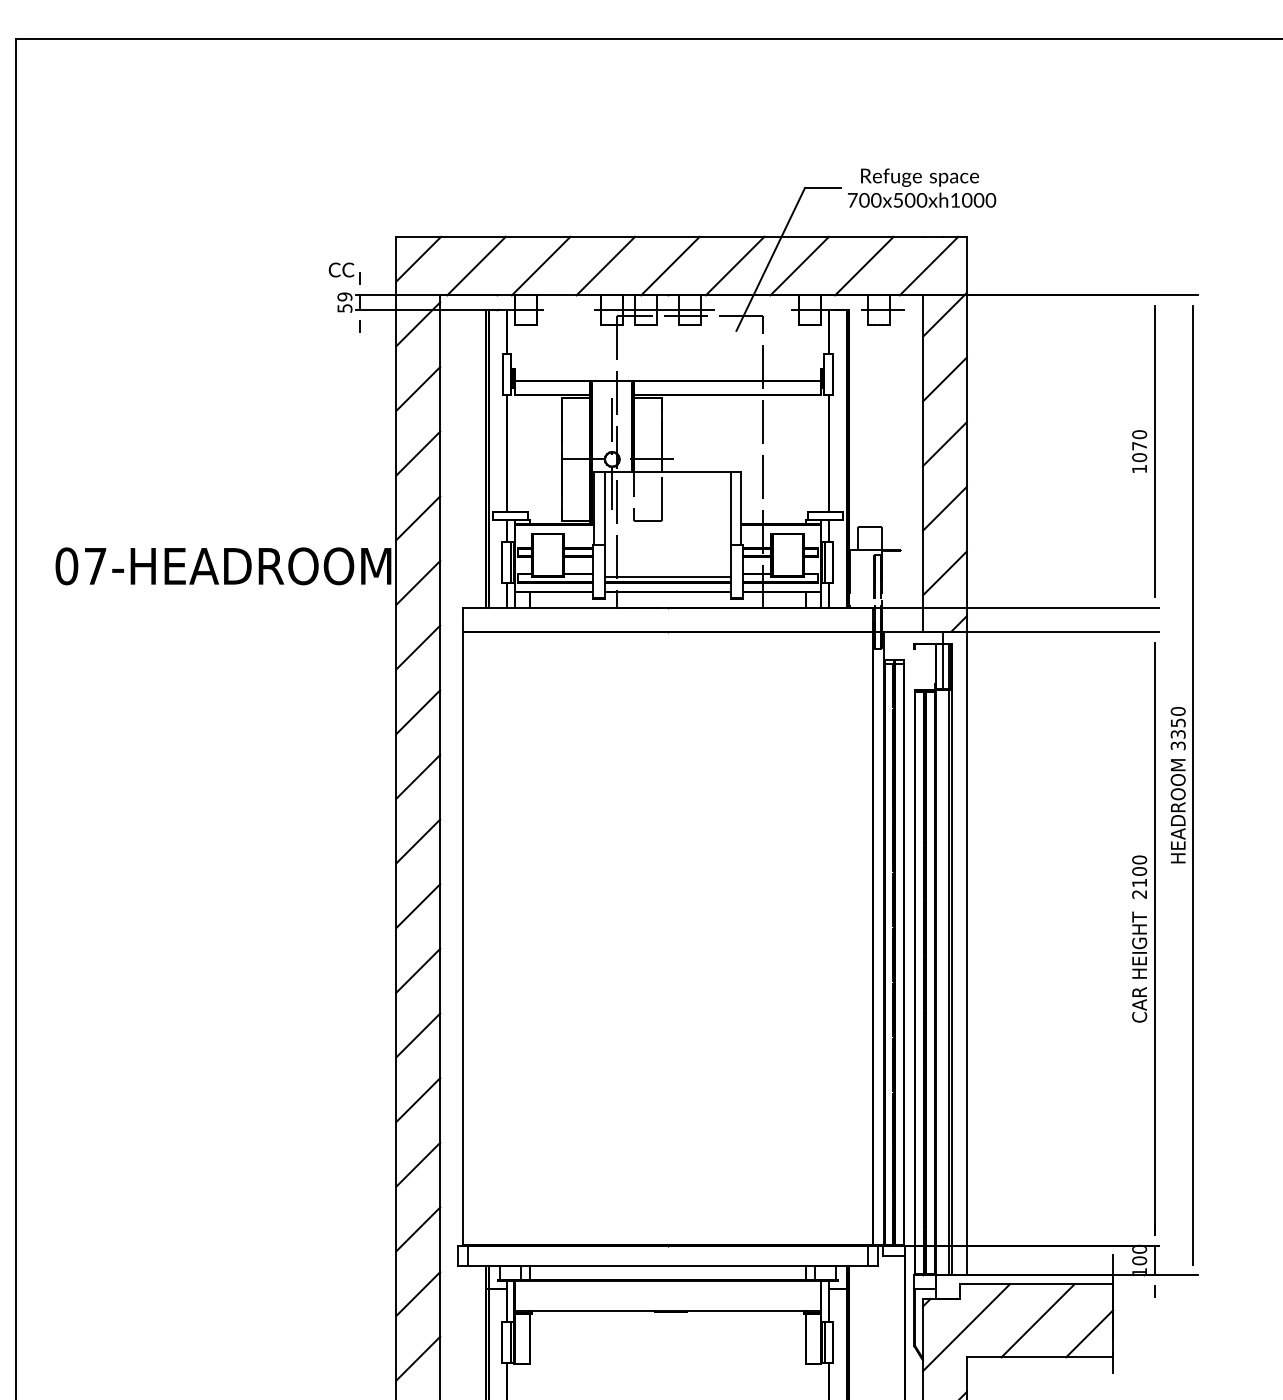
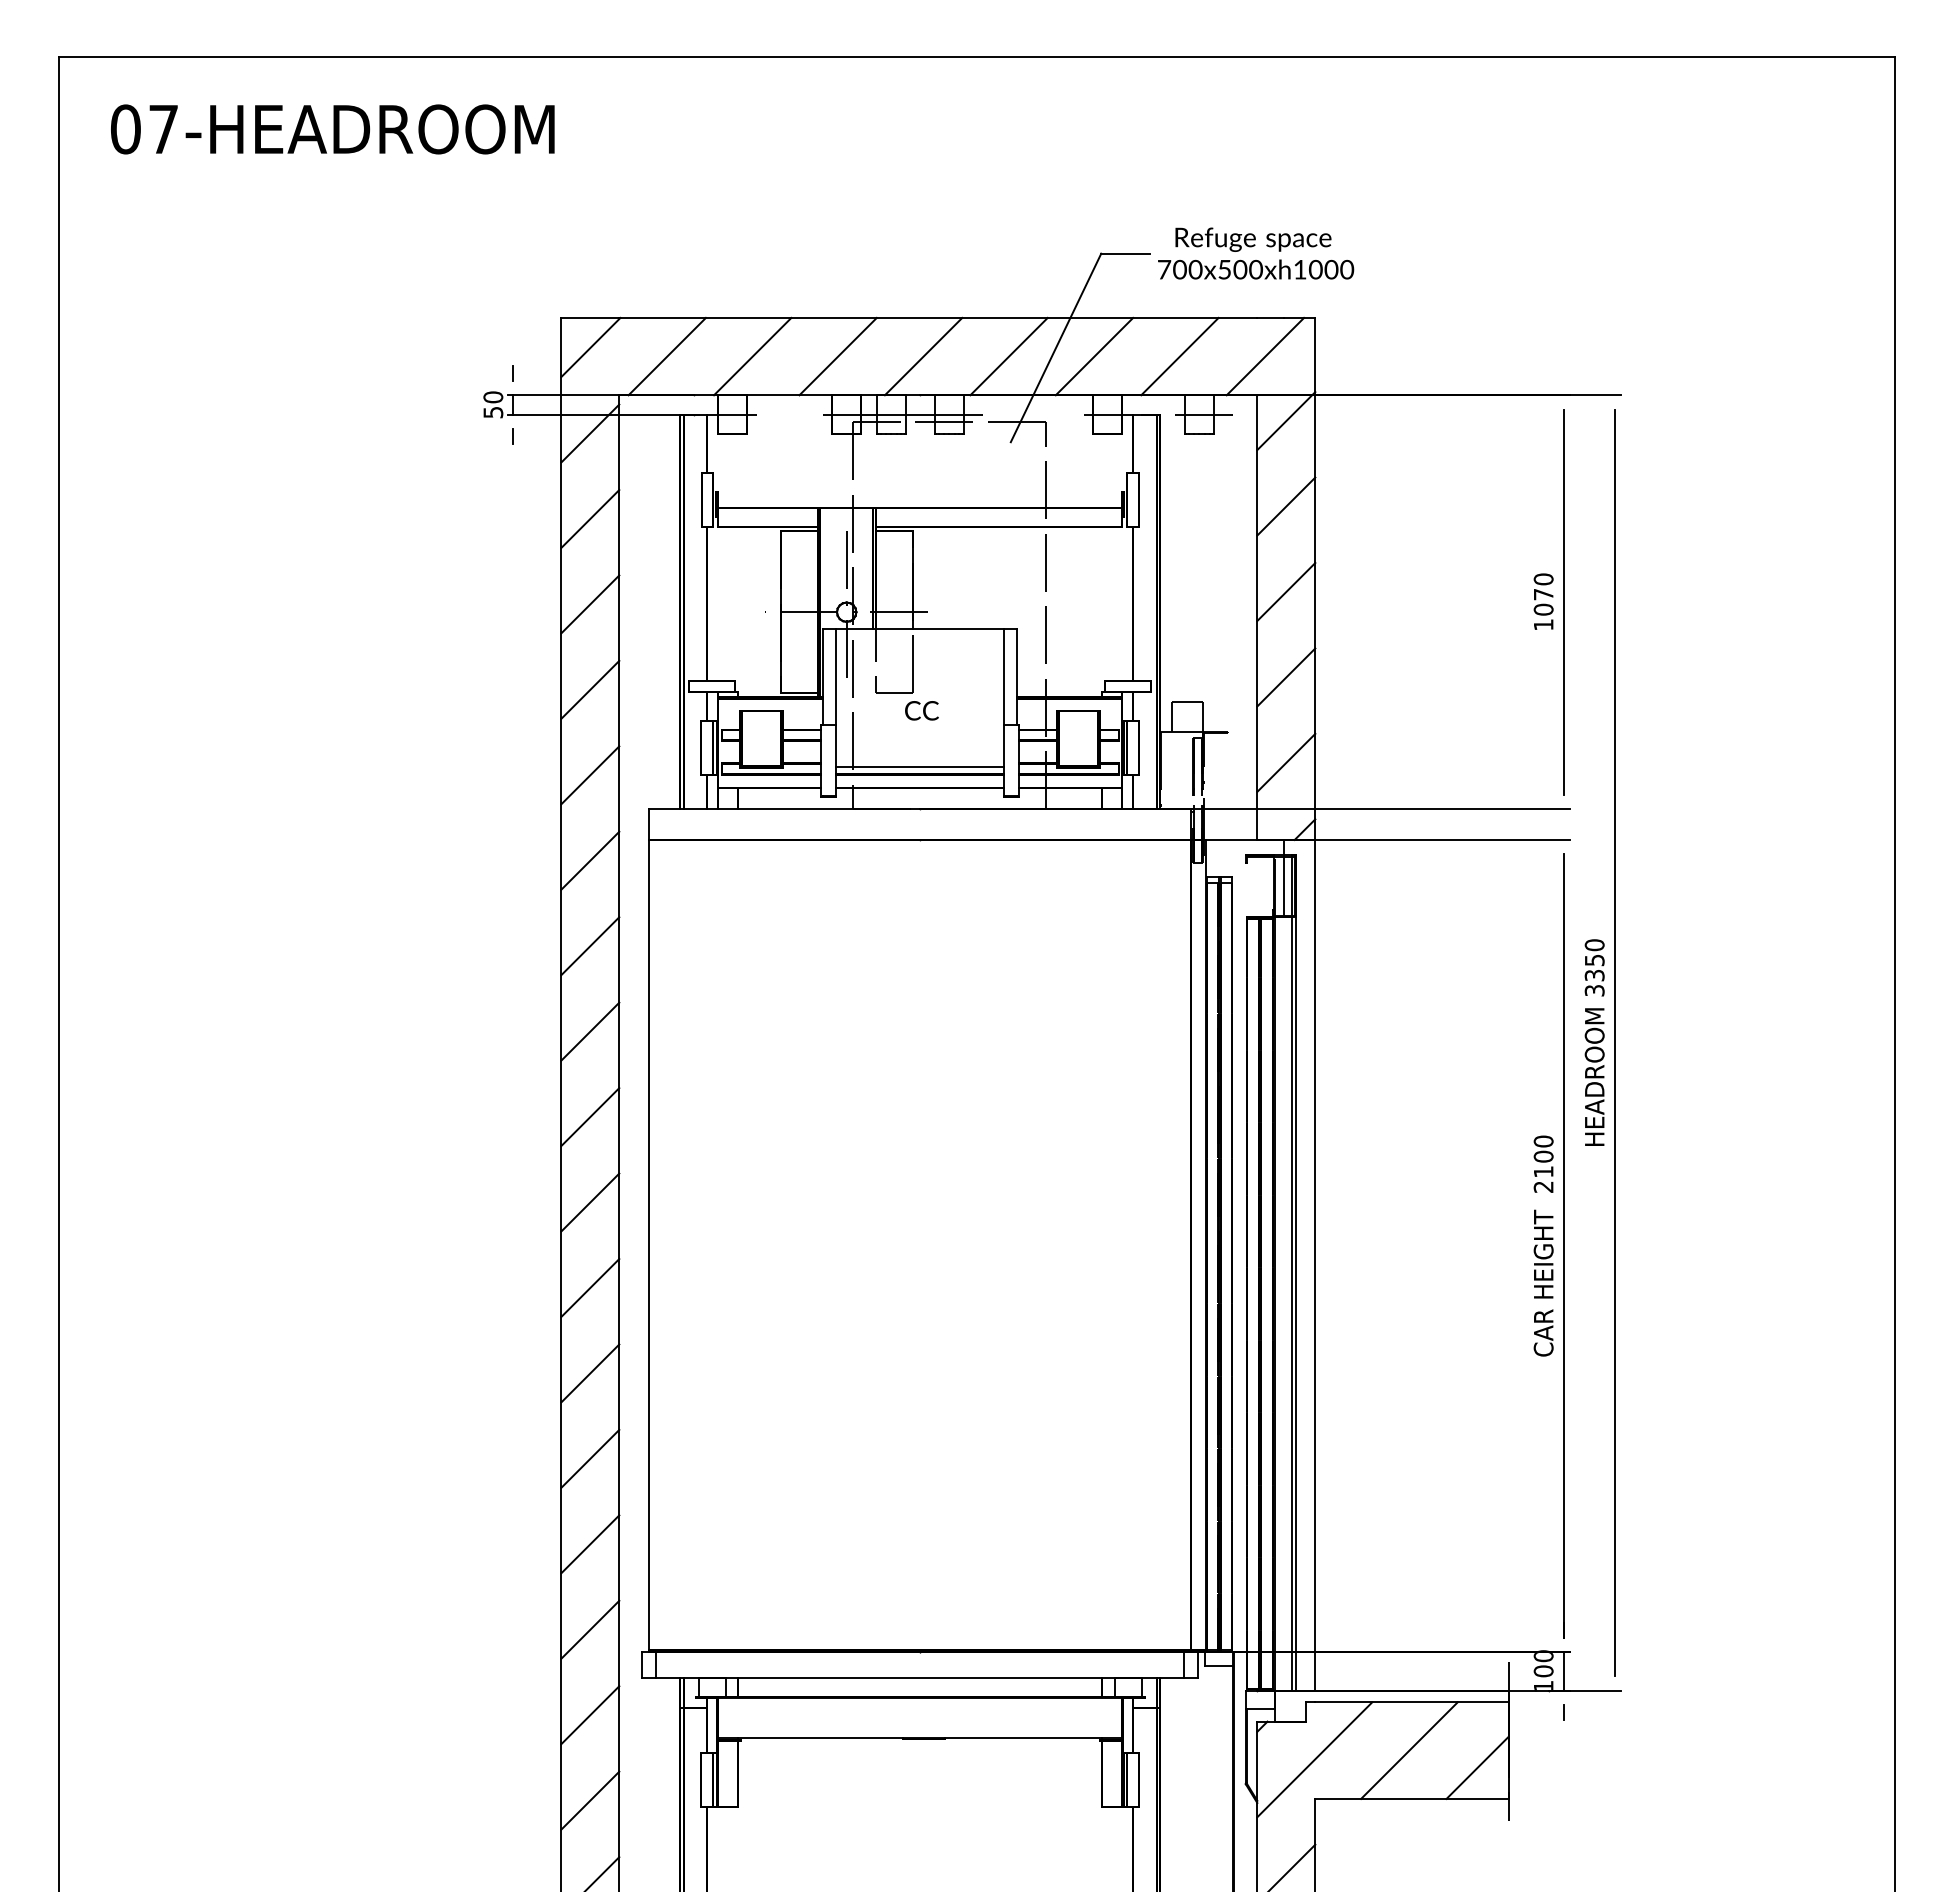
text: (341, 269) -> (921, 710), moved
text: (345, 297) -> (493, 397), 59 -> 50
text: (223, 566) -> (332, 129), moved

